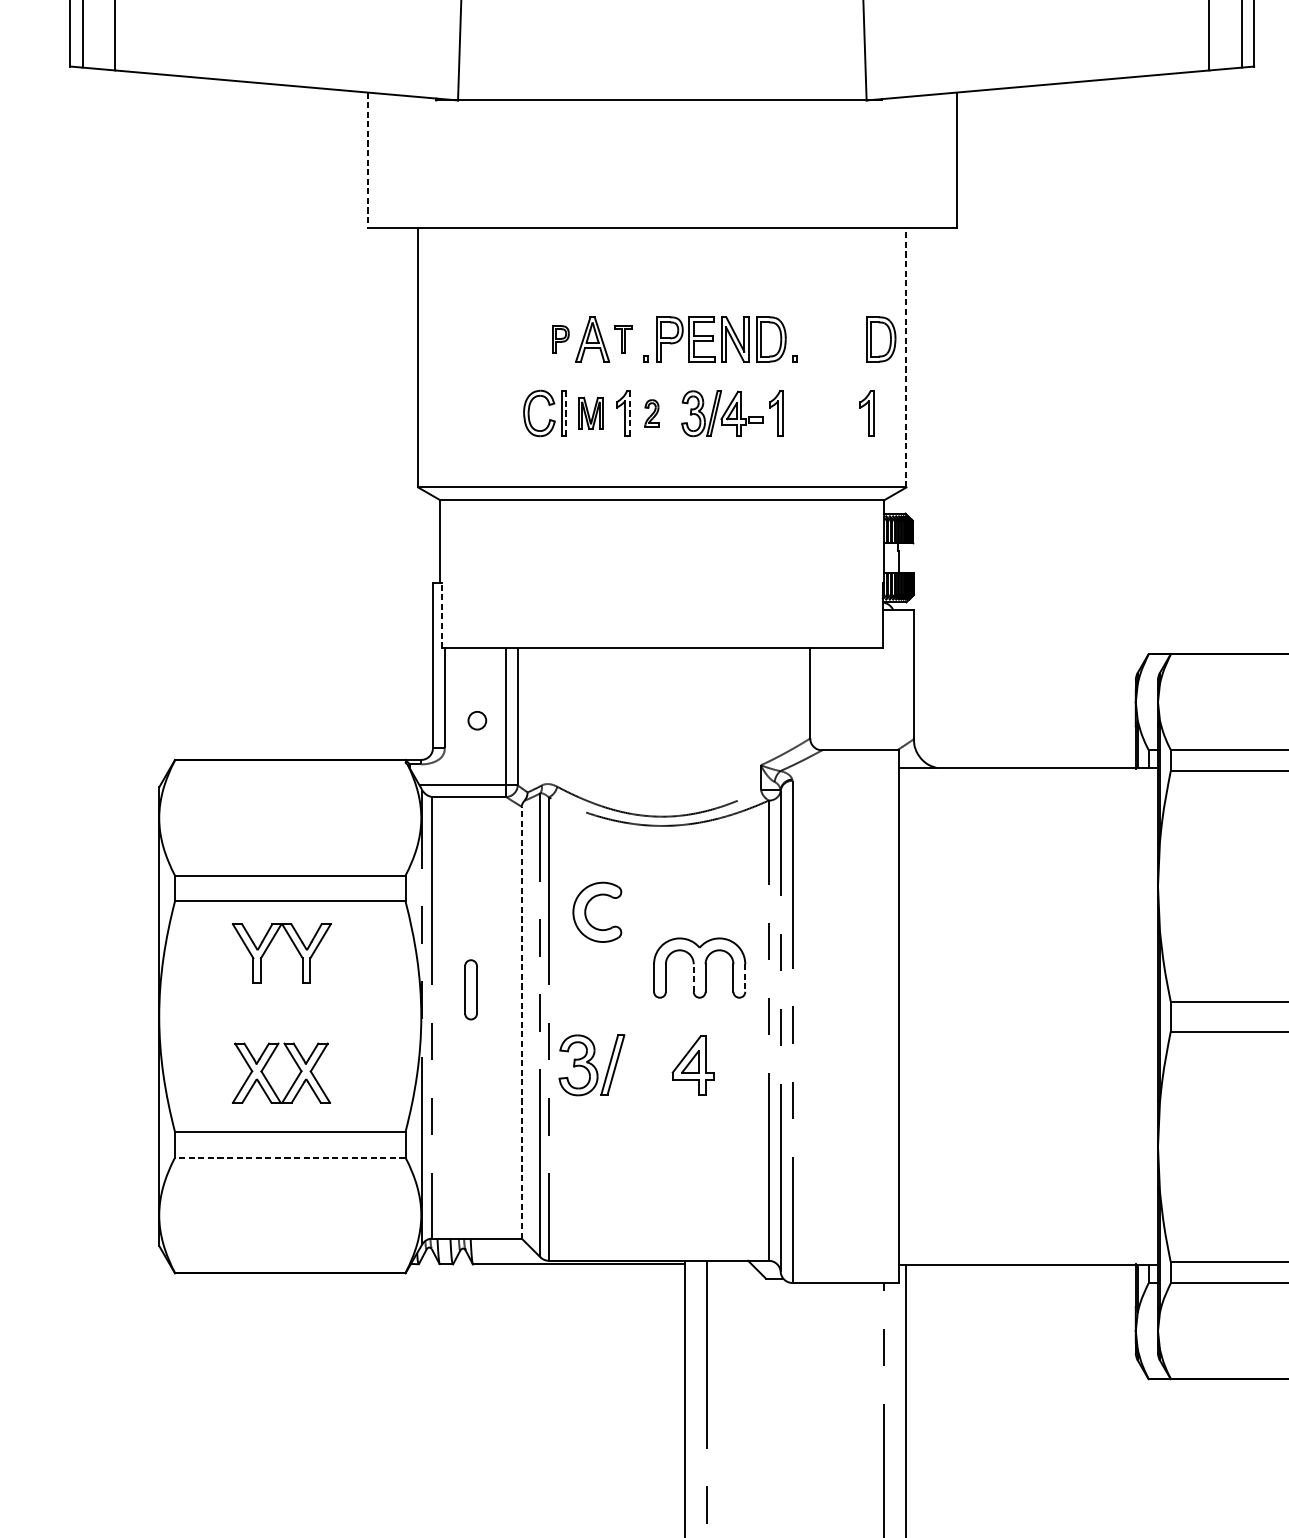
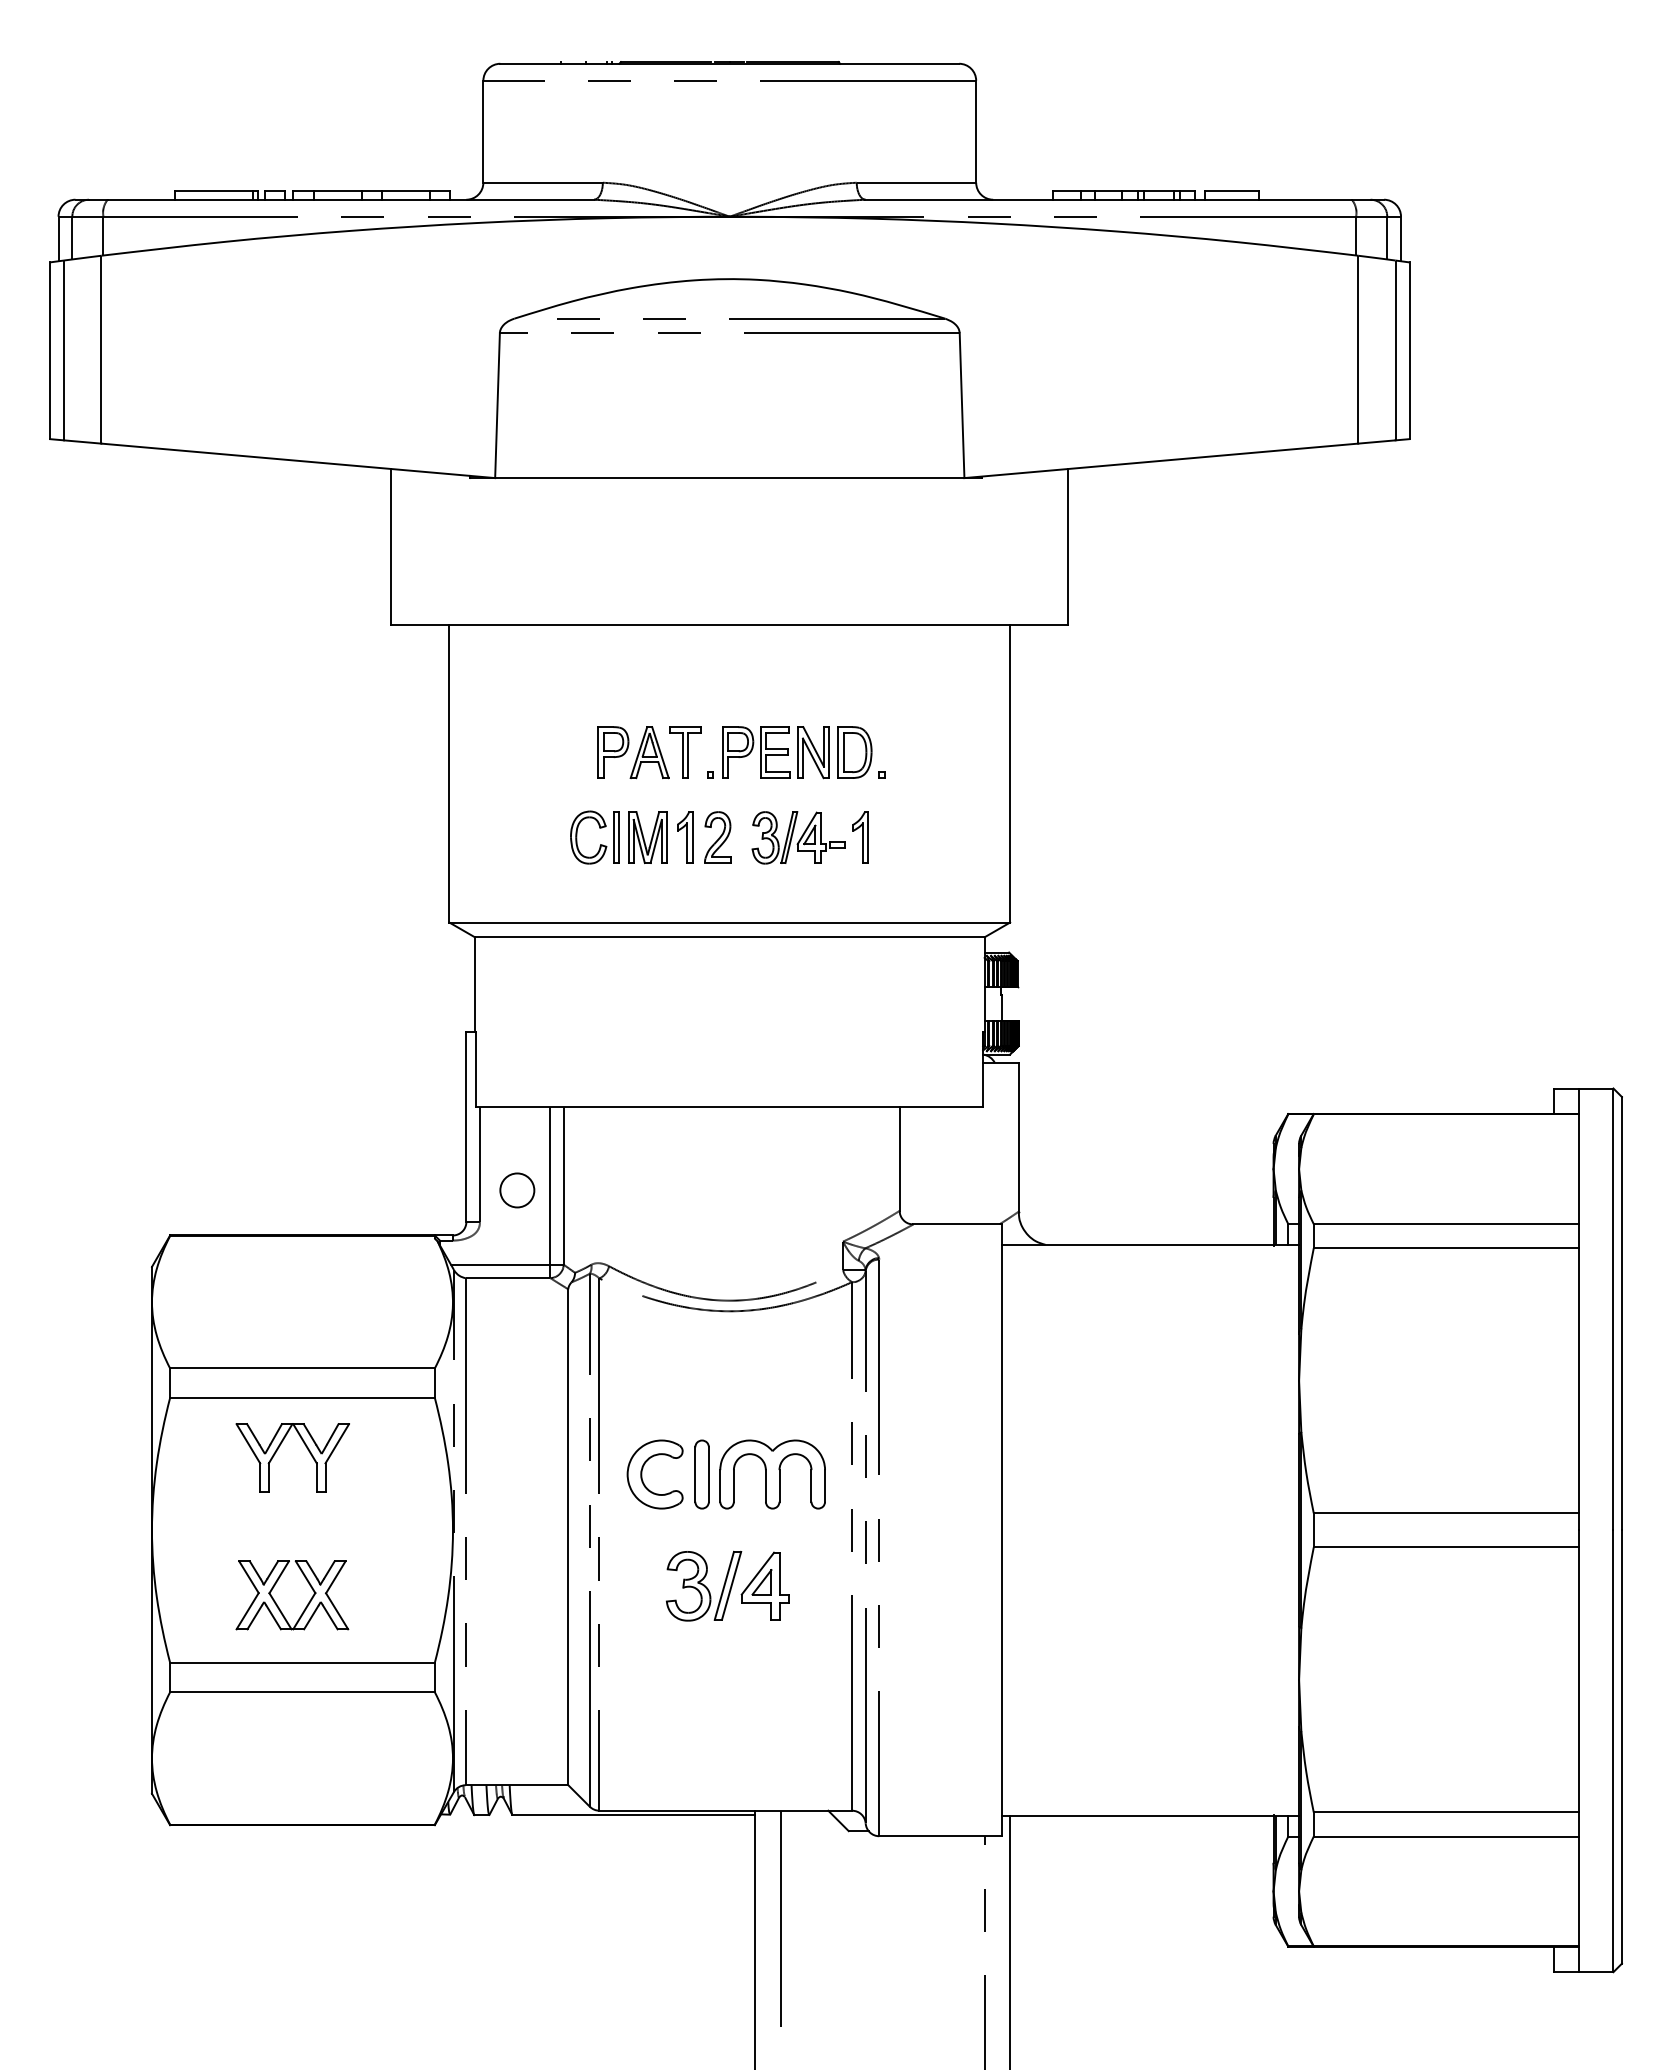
line: (367, 160) -> (391, 546), dashed -> solid
part: (561, 339) -> (613, 752), size x1.67
part: (623, 339) -> (685, 752), size x1.67
part: (880, 339) -> (980, 752), removed
line: (906, 357) -> (1010, 773), dashed -> solid
line: (566, 413) -> (619, 837), dashed -> solid
part: (590, 413) -> (647, 837), size x1.43
line: (629, 413) -> (692, 837), dashed -> solid
part: (651, 413) -> (717, 837), size x1.67
part: (866, 413) -> (964, 837), removed
line: (441, 615) -> (476, 1069), dashed -> solid
circle: (477, 720) -> (517, 1190), size x1.67
part: (586, 912) -> (642, 1474), moved
line: (693, 977) -> (765, 1485), dashed -> solid
line: (745, 977) -> (825, 1485), dashed -> solid
part: (470, 989) -> (701, 1474), moved
line: (521, 1022) -> (568, 1537), dashed -> solid
part: (592, 1064) -> (704, 1585), moved
line: (289, 1157) -> (301, 1692), dashed -> solid

